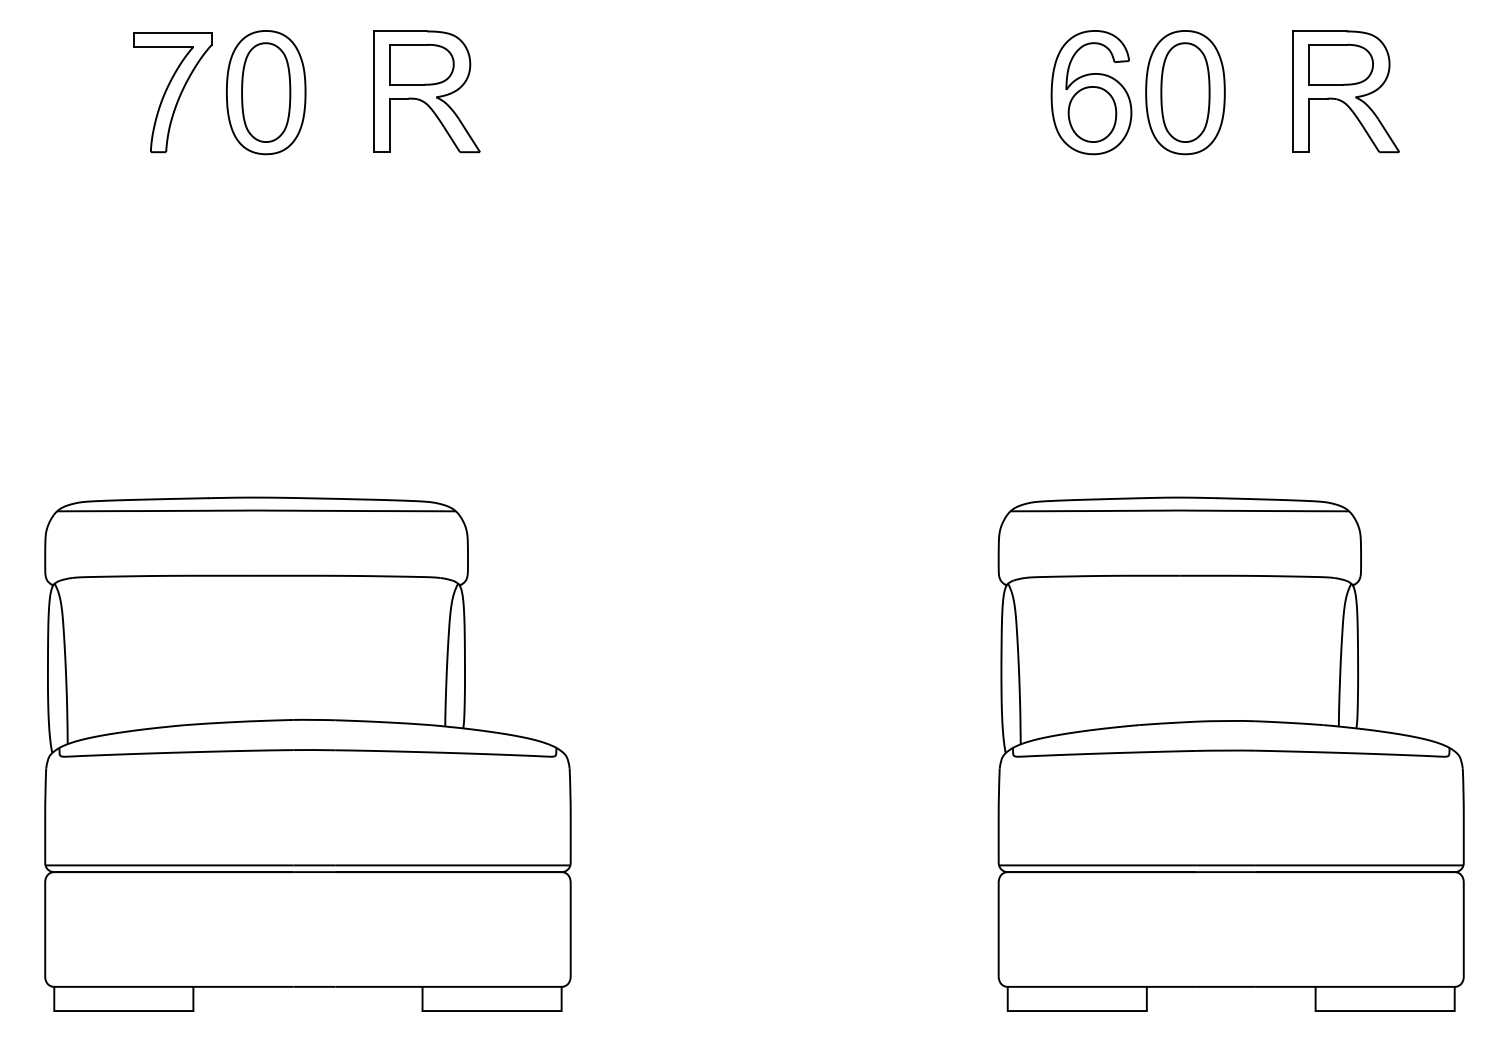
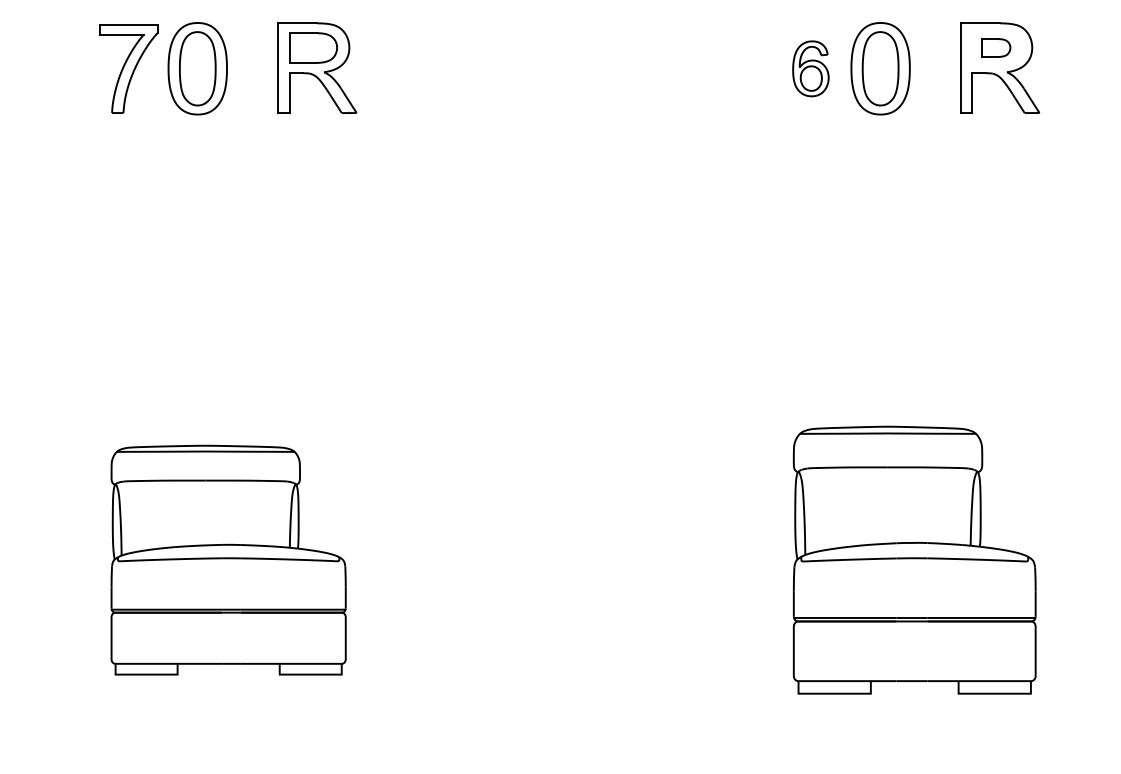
part: (1340, 63) -> (995, 47), size x0.6
part: (1091, 92) -> (810, 68), size x0.6
part: (307, 753) -> (228, 559), size x0.6
part: (1231, 753) -> (914, 559), size x0.7

